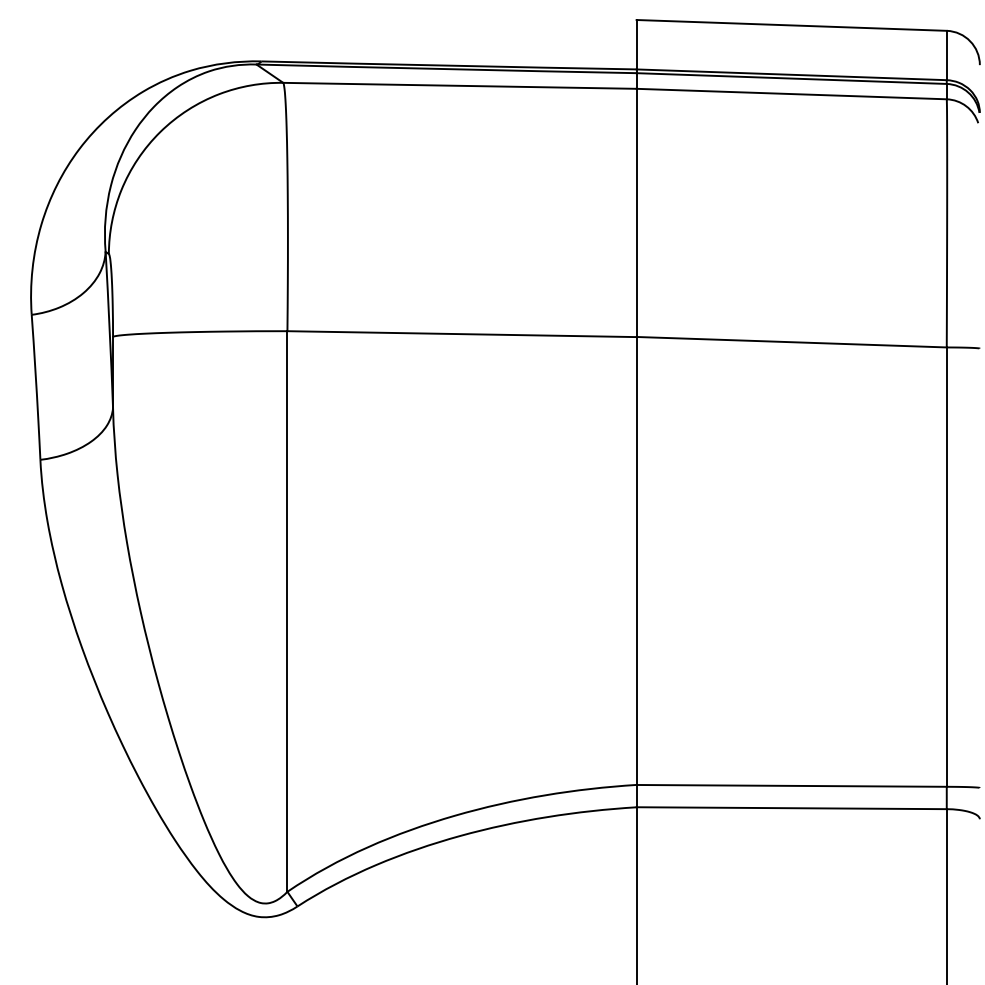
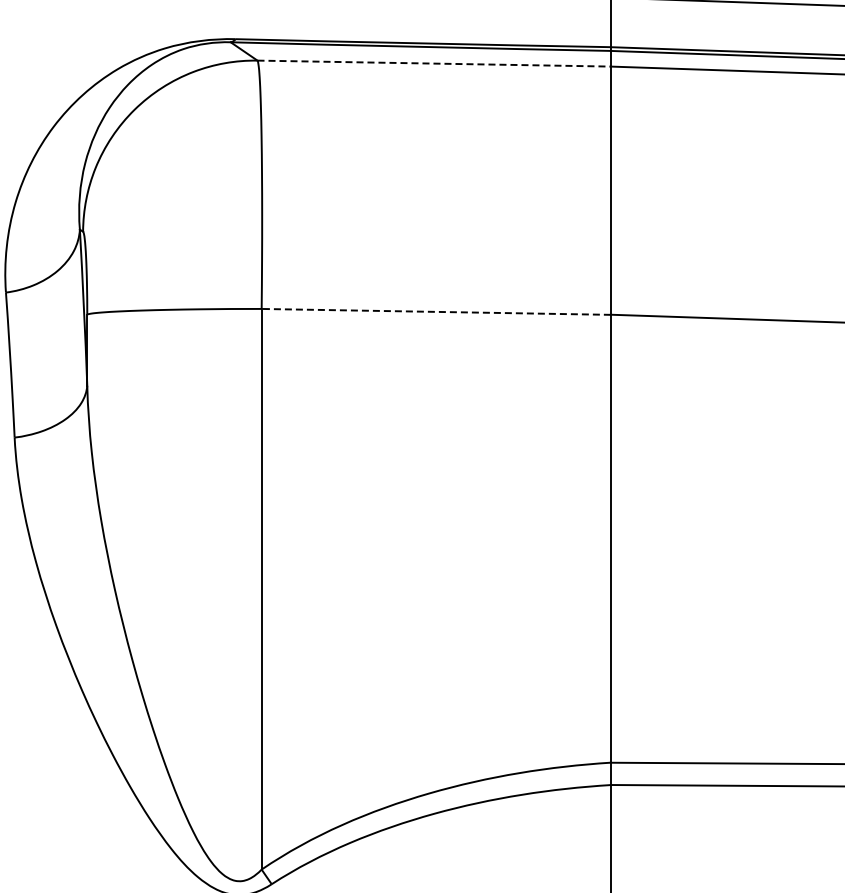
line: (459, 85) -> (433, 63), solid -> dashed
line: (462, 334) -> (436, 312), solid -> dashed

